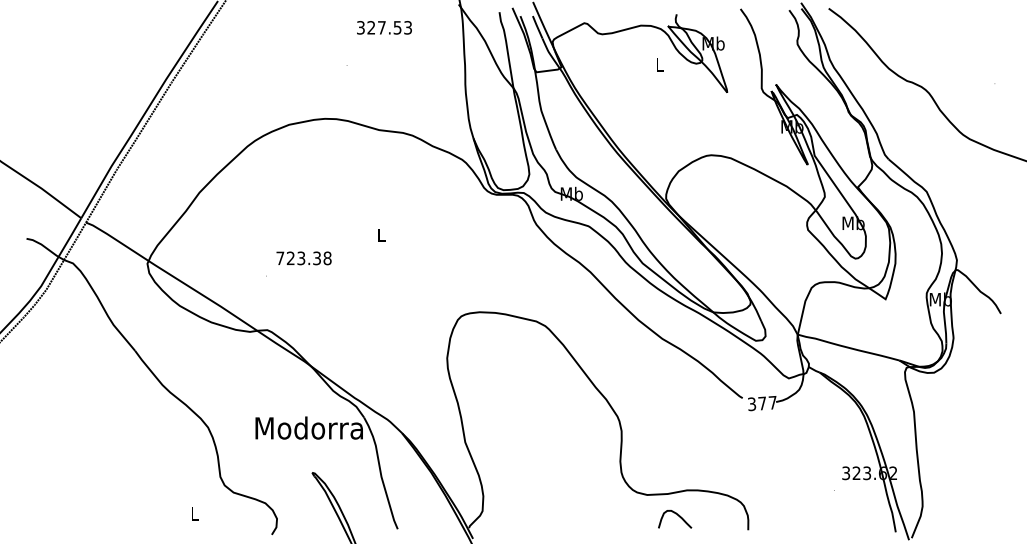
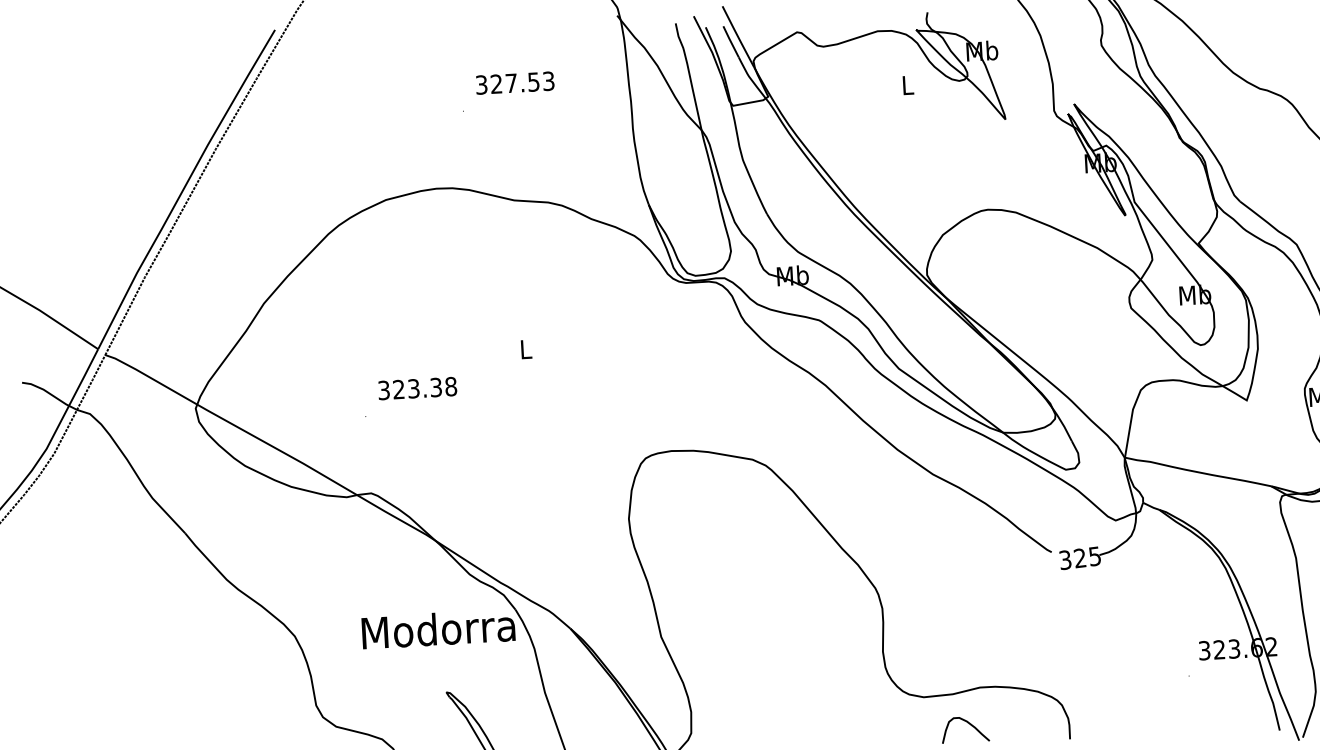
text: (384, 27) -> (515, 82), moved
text: (280, 258) -> (384, 390), 723.38 -> 323.38
text: (767, 403) -> (1087, 557), 377 -> 325

